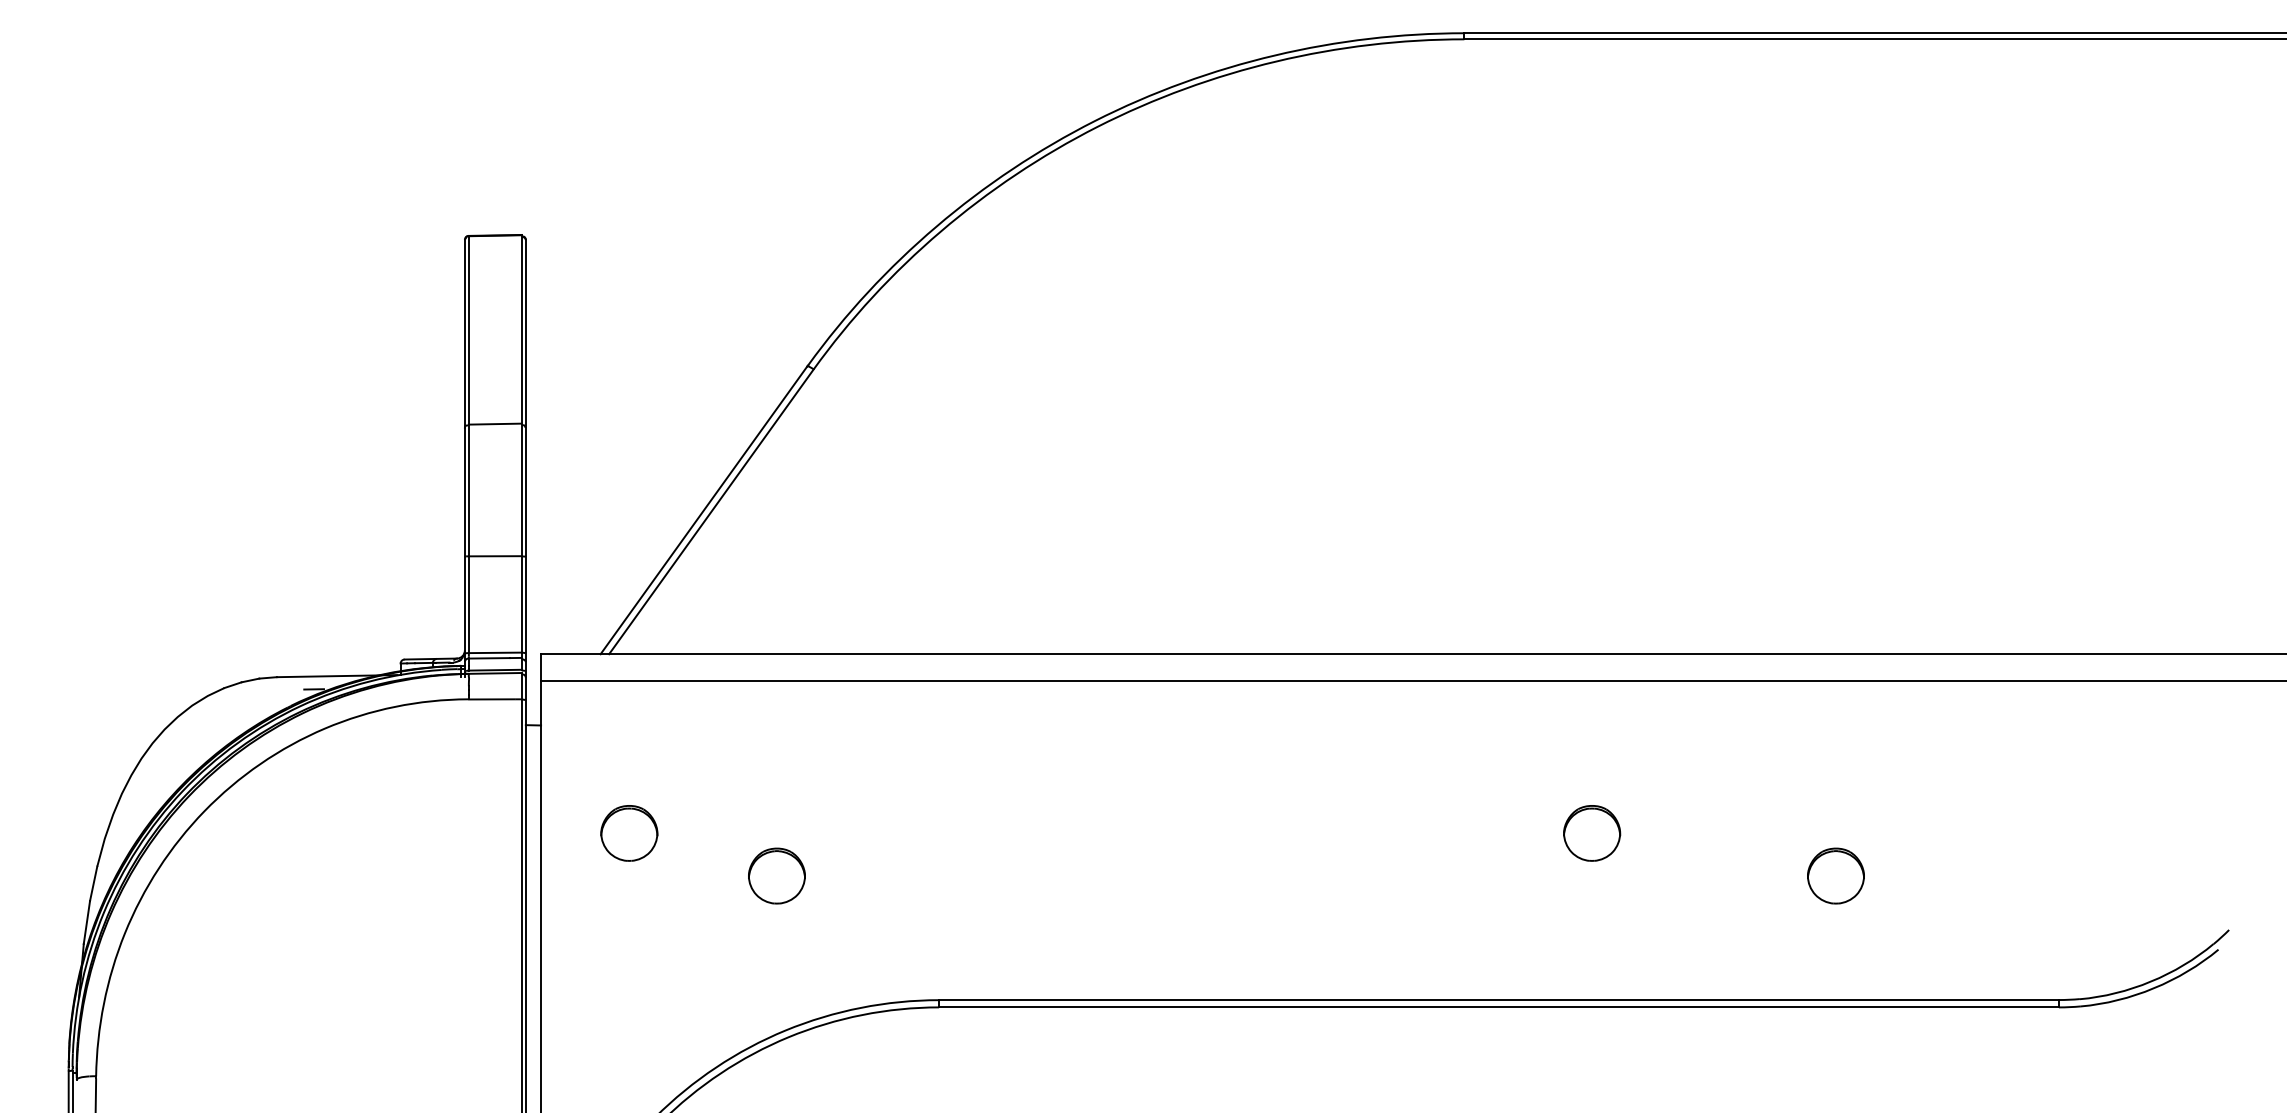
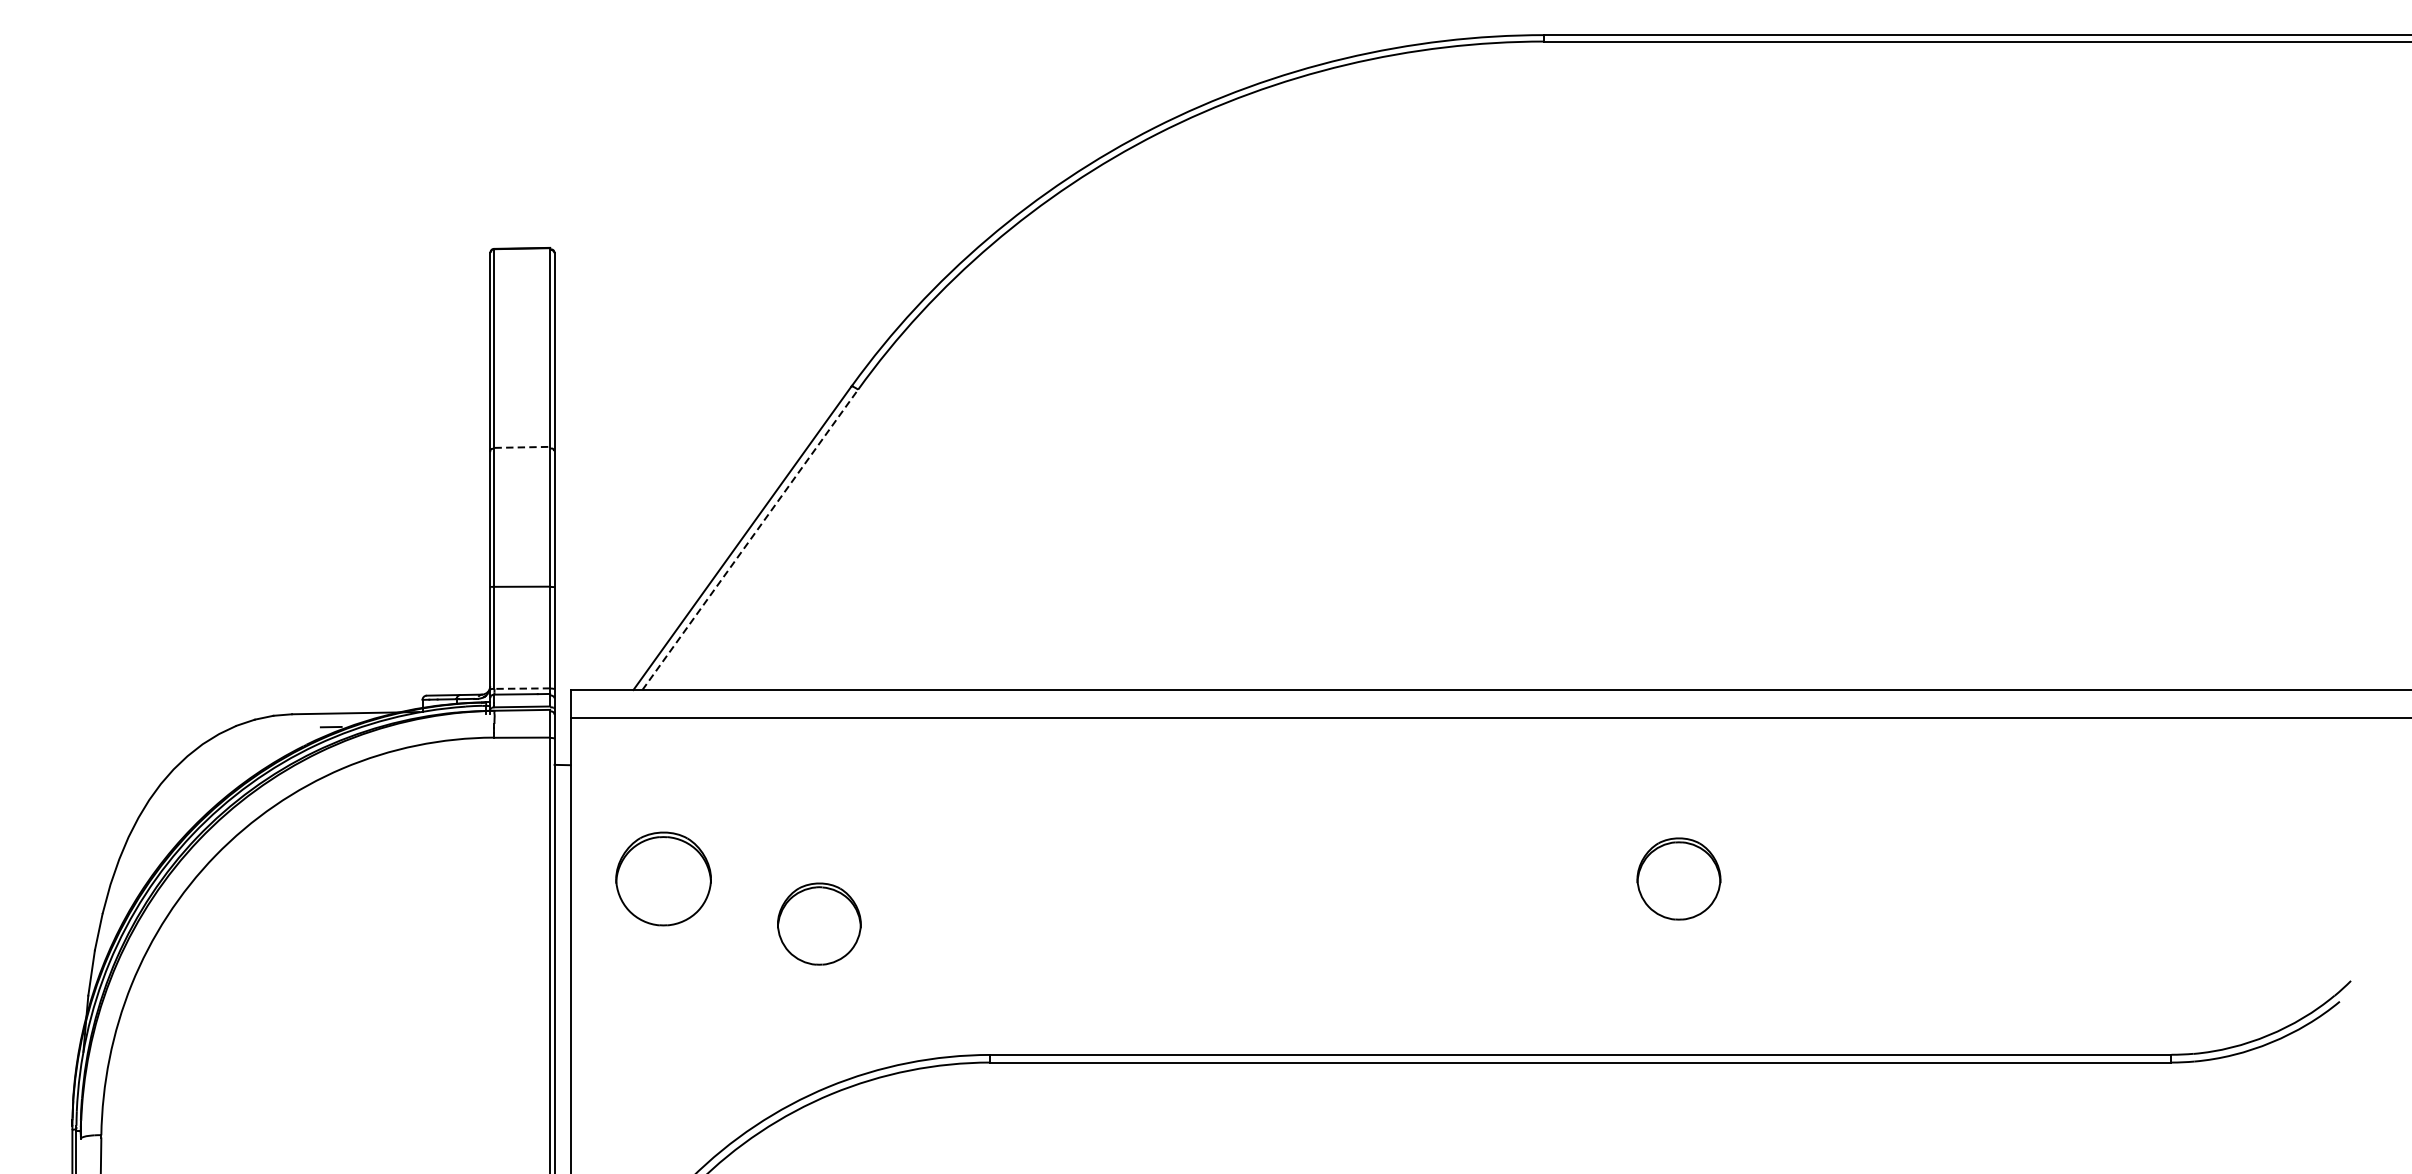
line: (495, 424) -> (522, 447), solid -> dashed
line: (711, 511) -> (750, 539), solid -> dashed
line: (494, 652) -> (521, 688), solid -> dashed
part: (629, 833) -> (663, 879), size x1.6
part: (1592, 833) -> (1679, 879), size x1.4
part: (776, 875) -> (818, 923), size x1.4
part: (1835, 875) -> (1935, 923), removed

